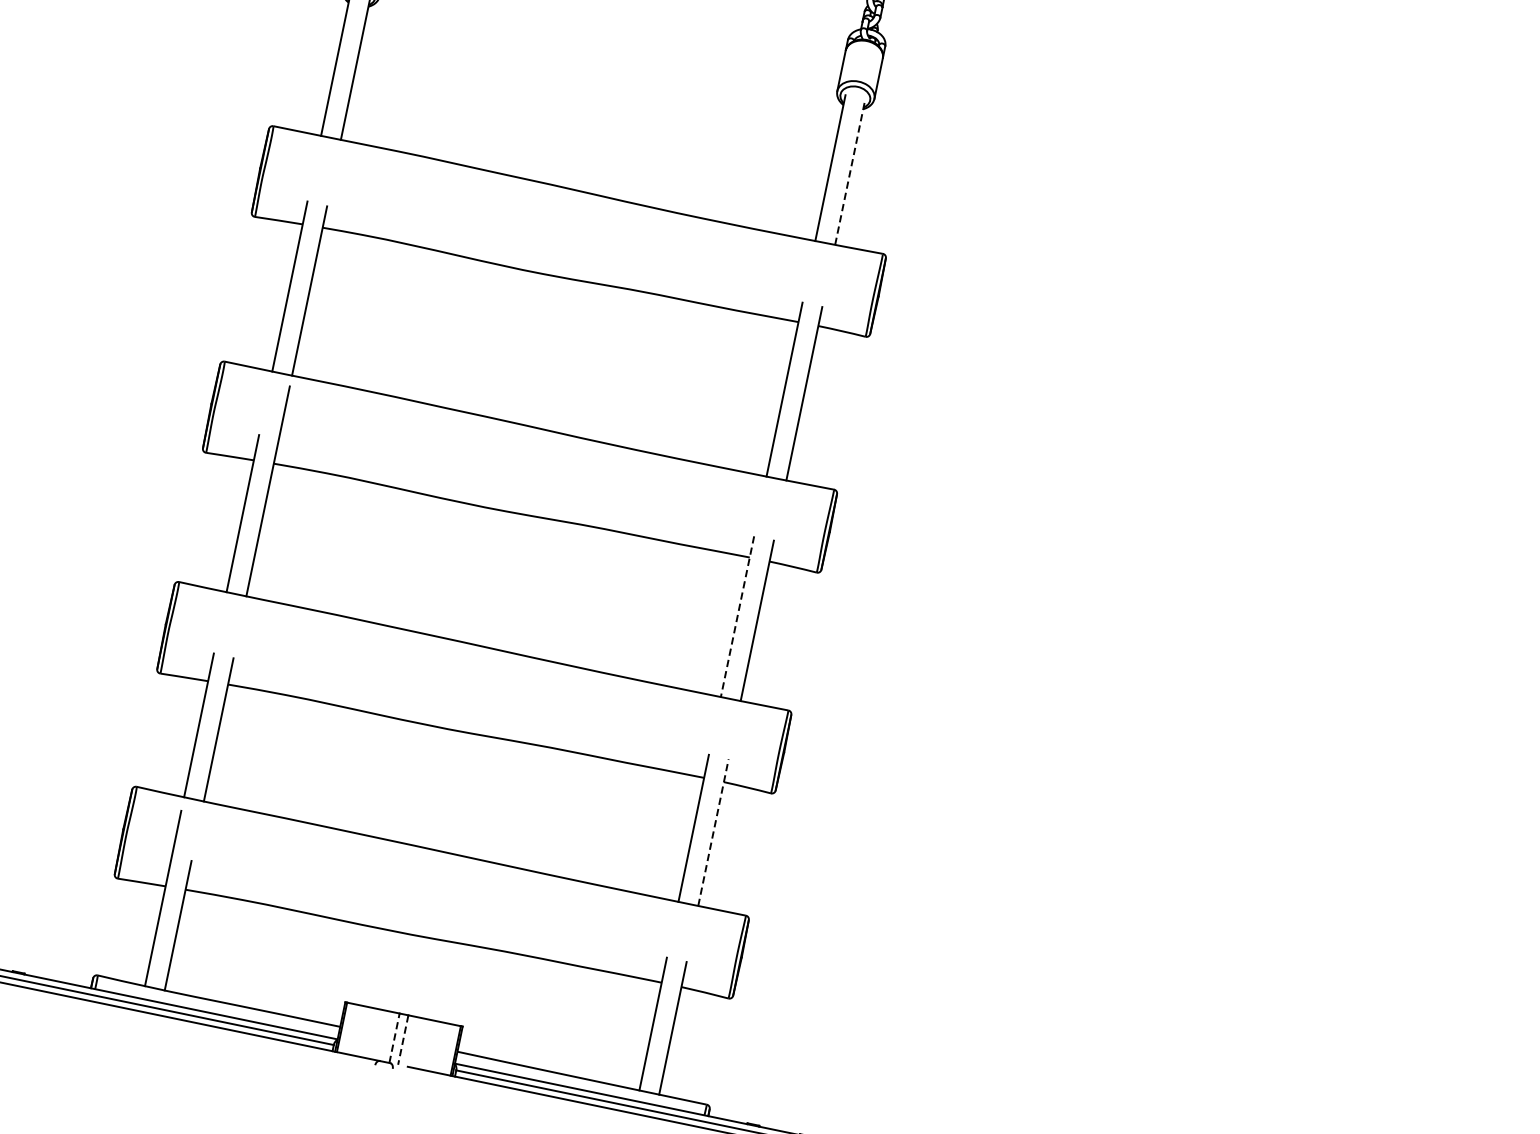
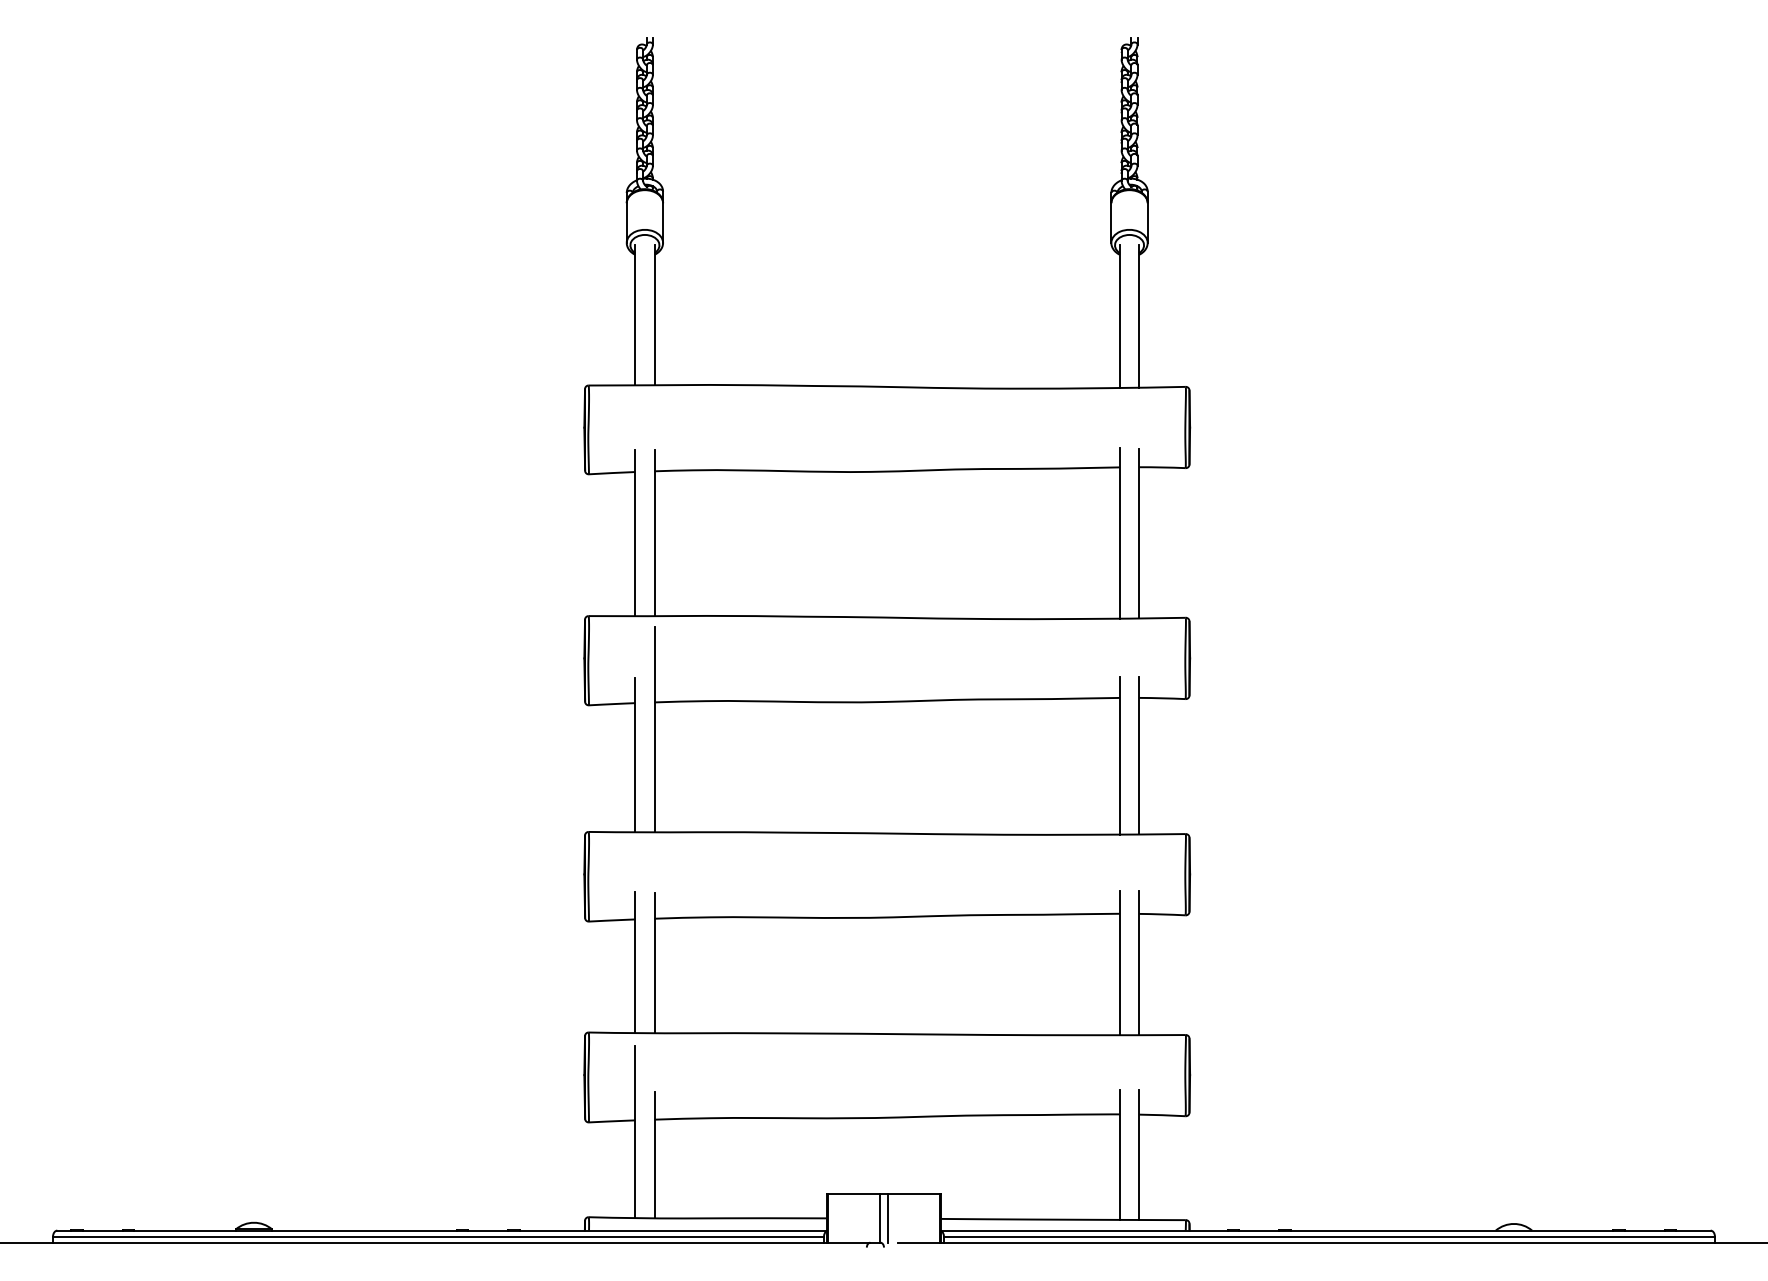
line: (850, 171) -> (1139, 315), dashed -> solid
line: (737, 616) -> (1119, 755), dashed -> solid
line: (713, 832) -> (1139, 963), dashed -> solid
line: (394, 1038) -> (879, 1218), dashed -> solid
line: (403, 1041) -> (888, 1219), dashed -> solid

